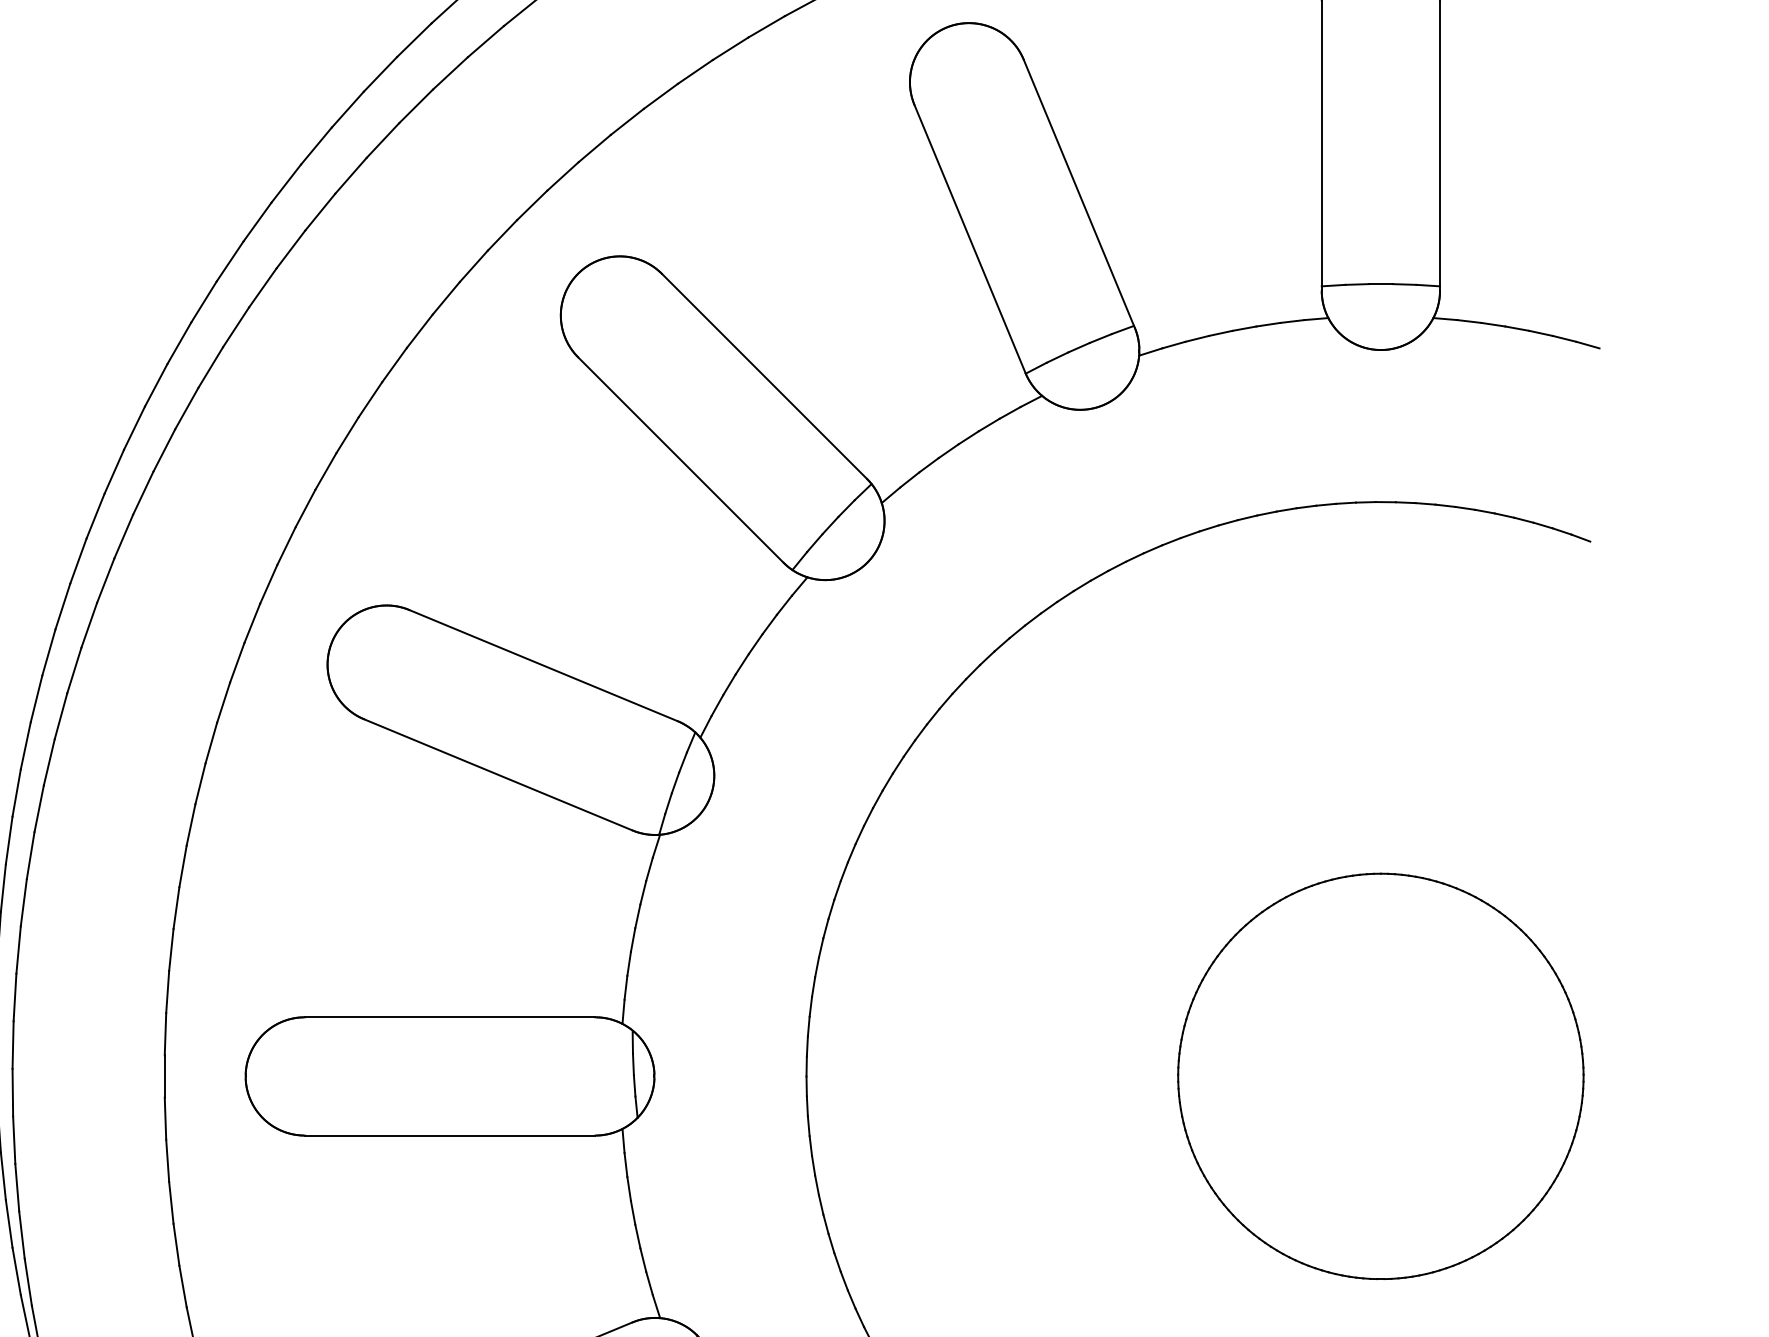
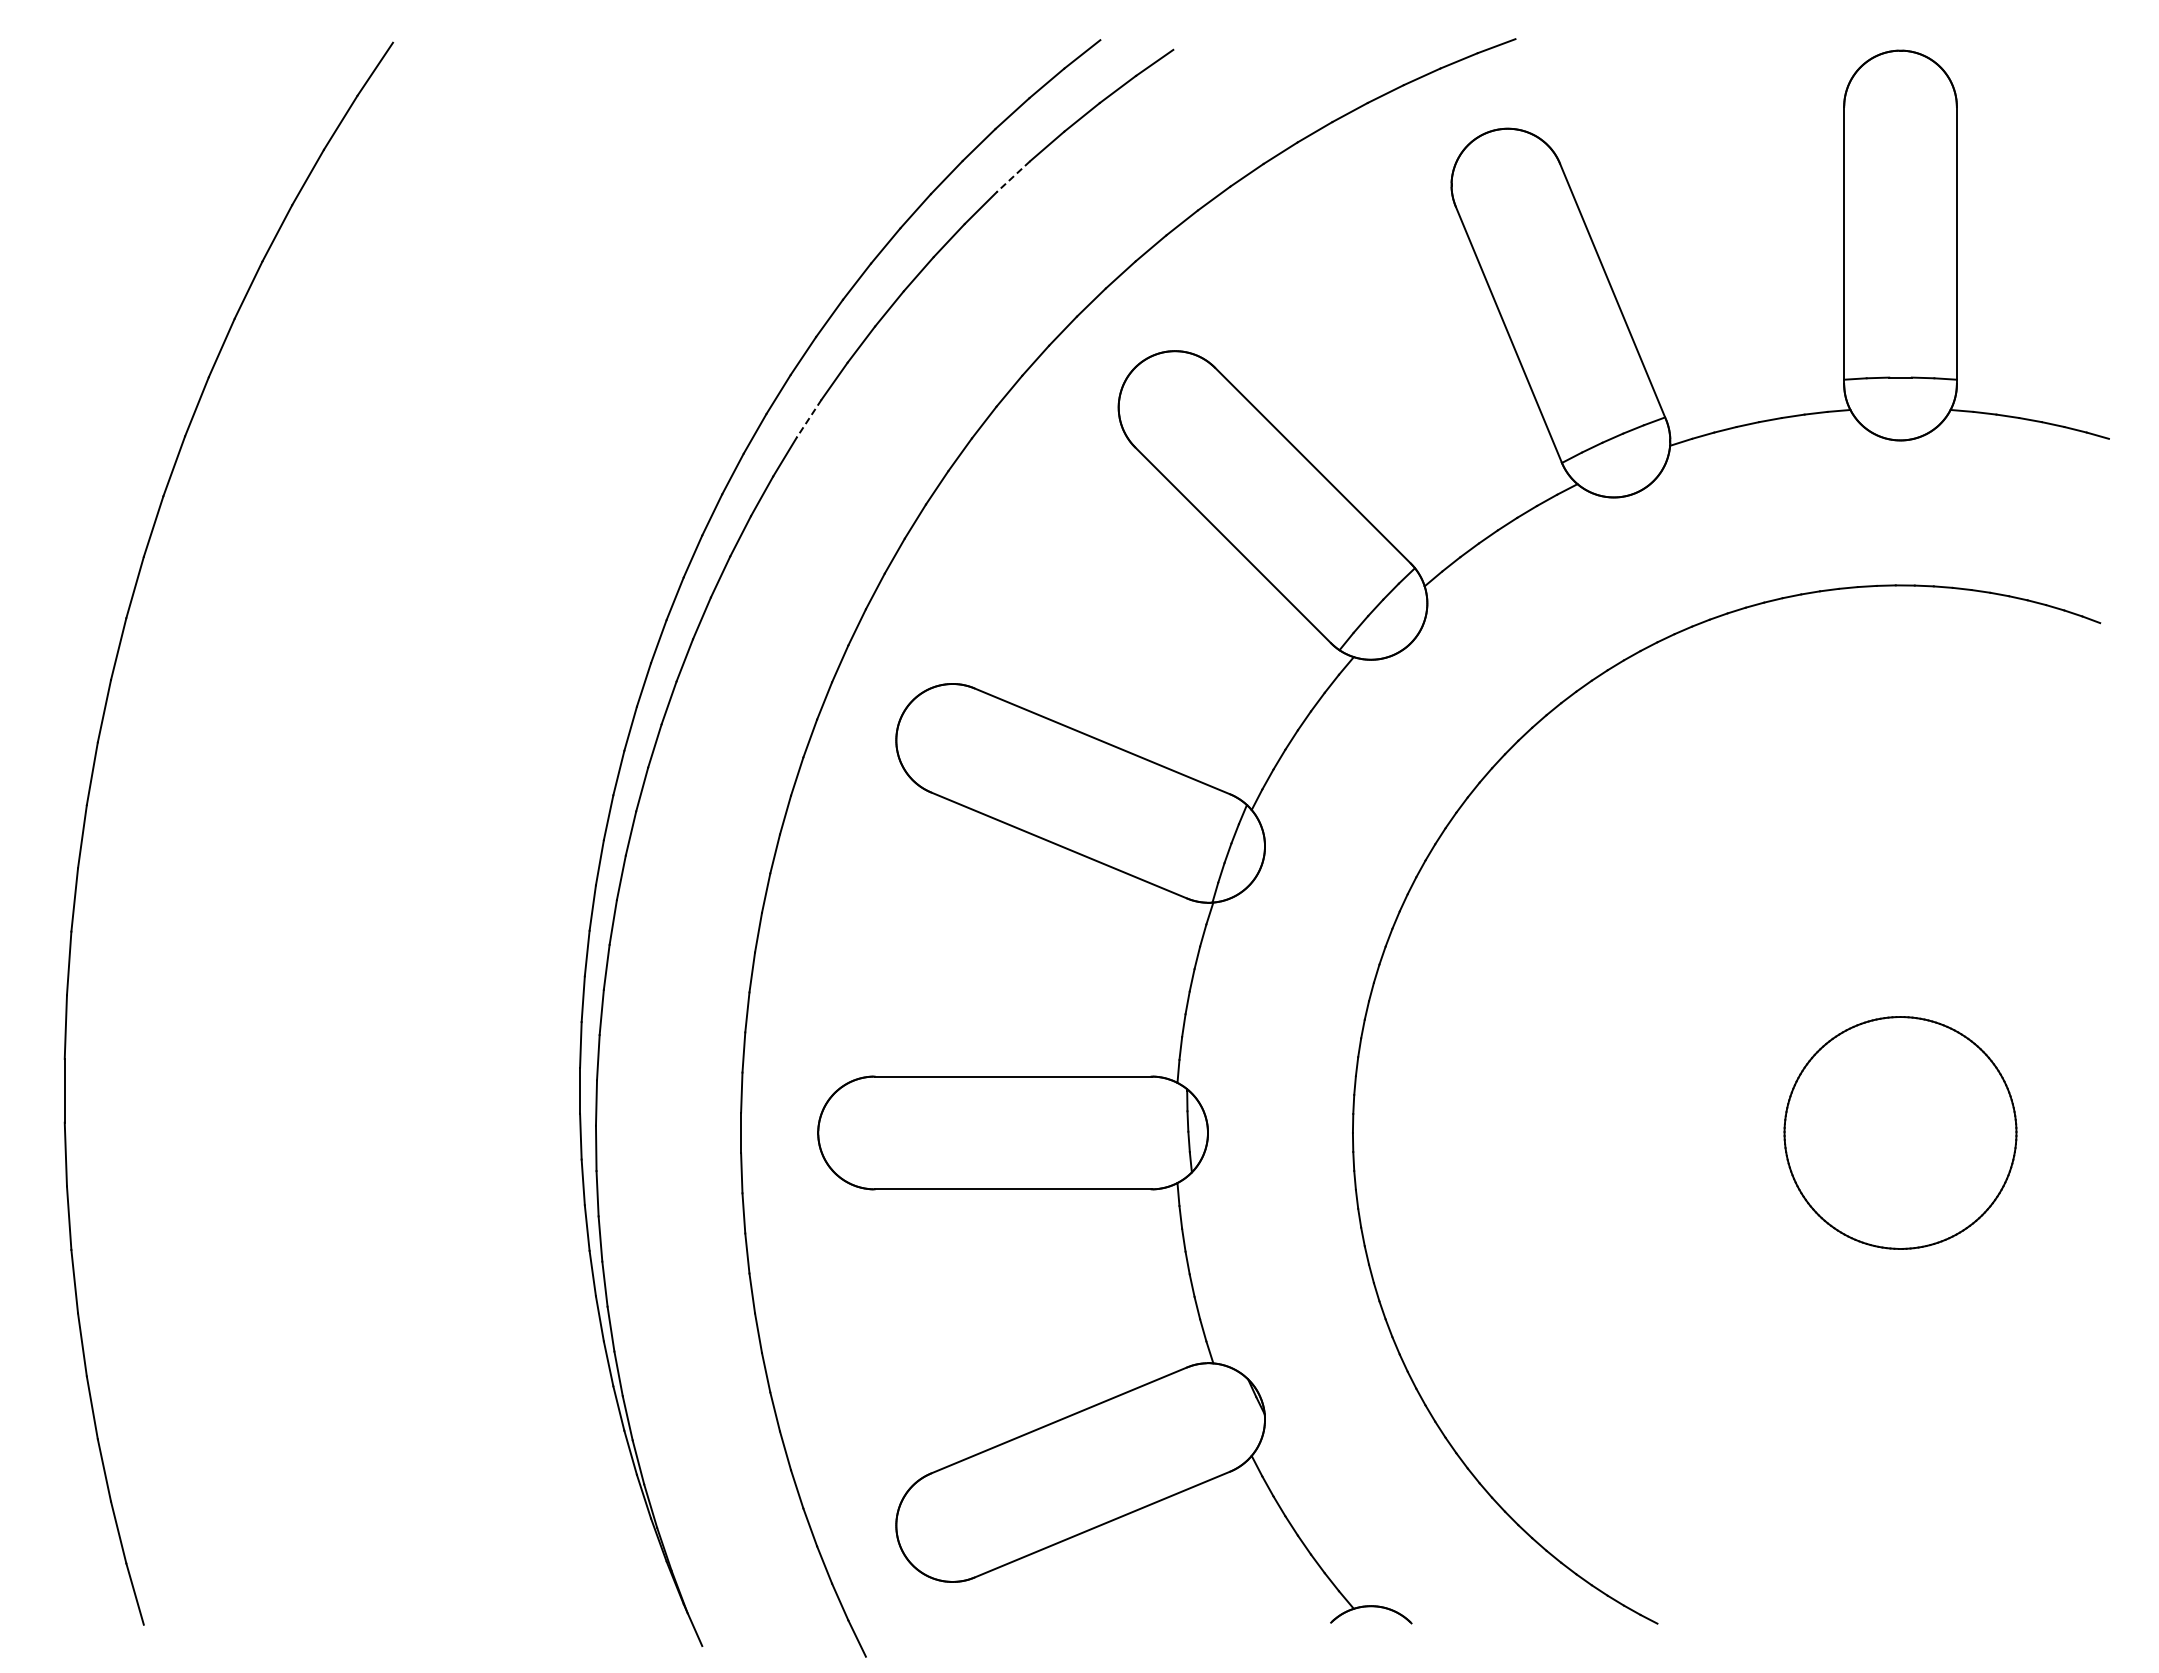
line: (450, 73) -> (1013, 176), solid -> dashed
line: (236, 327) -> (809, 418), solid -> dashed
part: (1380, 1075) -> (1900, 1132), size x0.6

